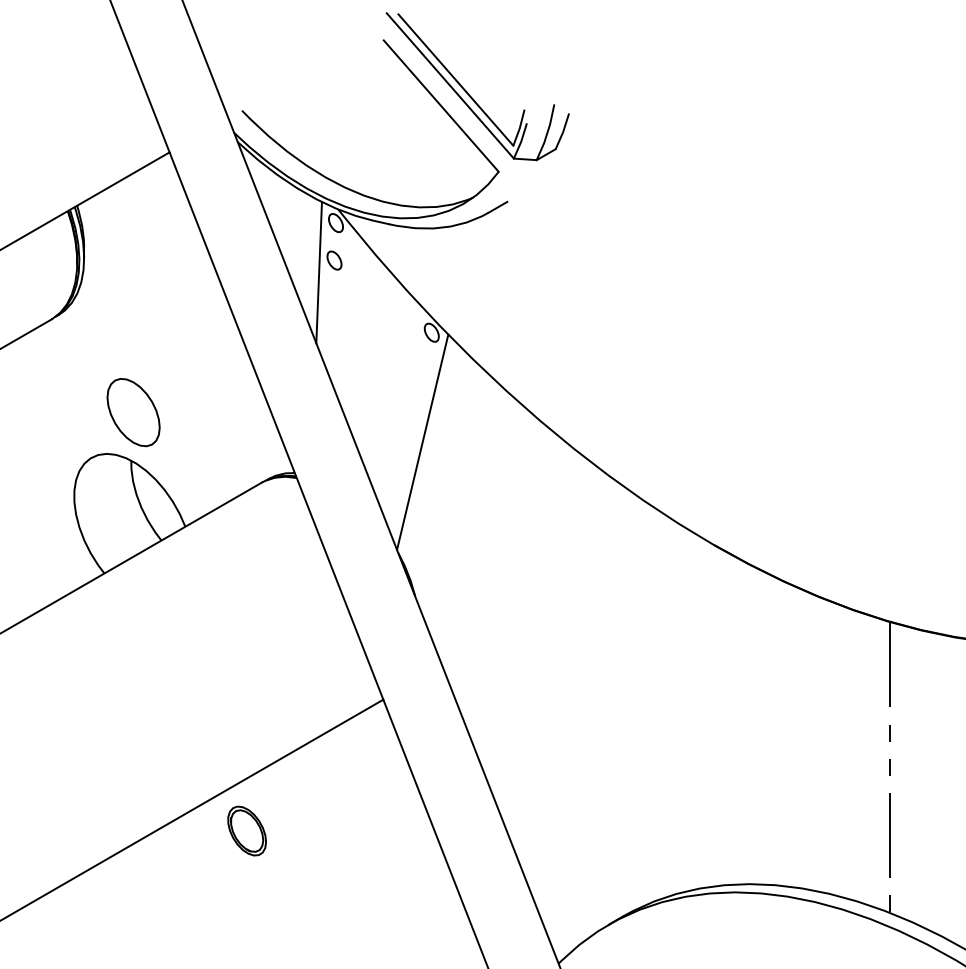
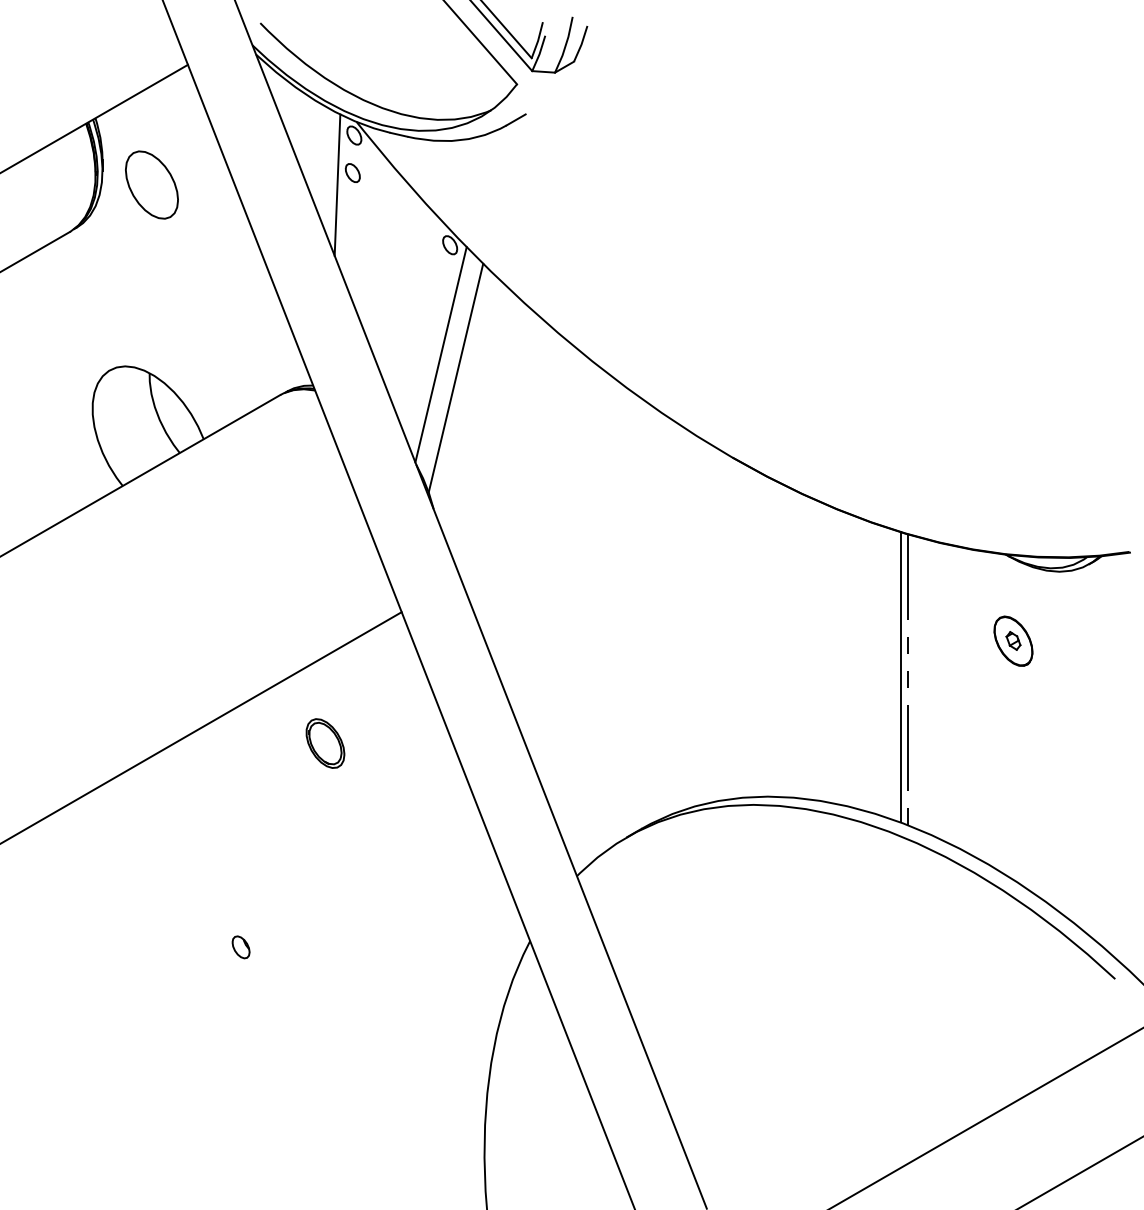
part: (133, 412) -> (151, 184), moved
line: (437, 465) -> (455, 377), added
line: (882, 765) -> (900, 677), added
part: (247, 831) -> (325, 743), moved

